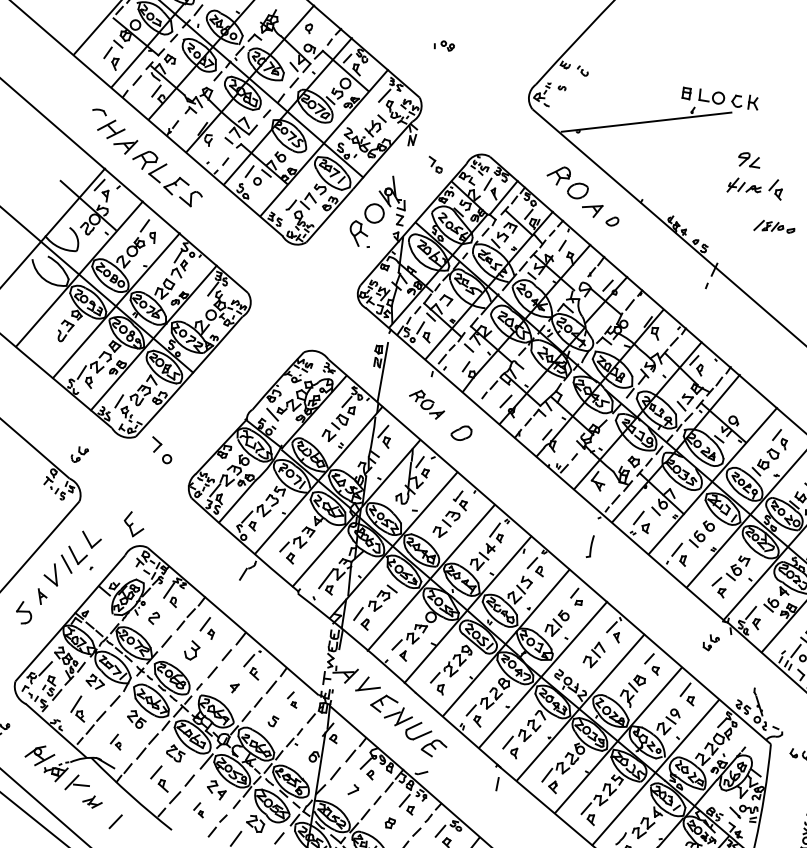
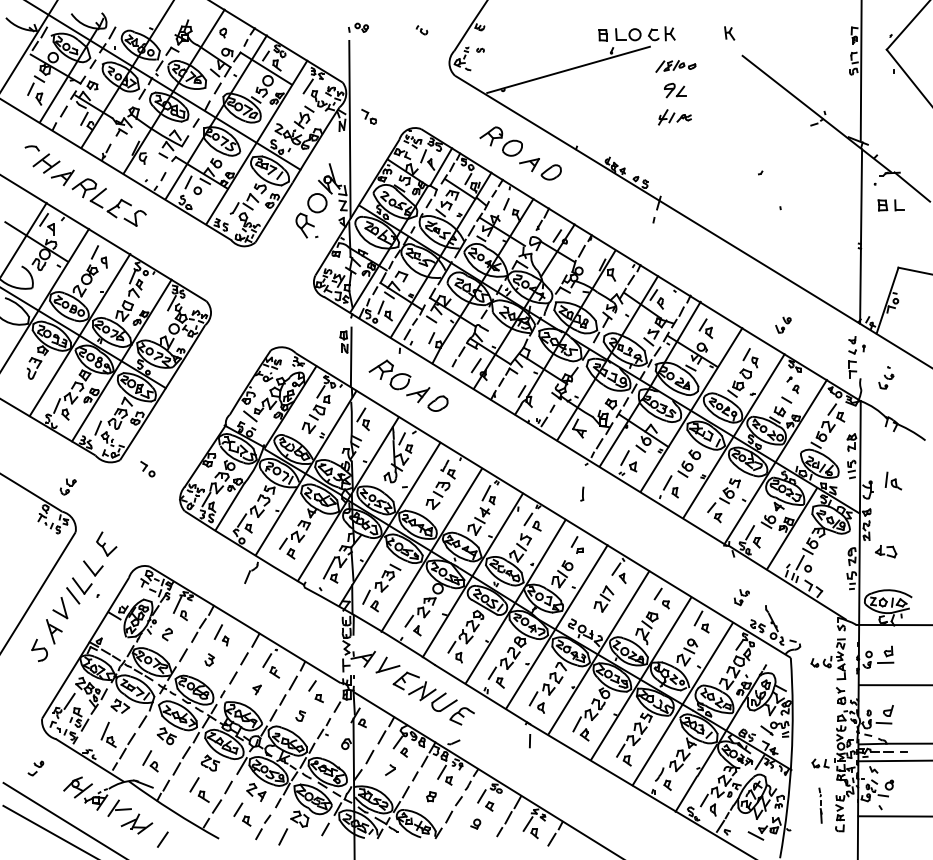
part: (582, 71) -> (421, 30), moved
line: (418, 144) -> (349, 128), added
part: (434, 164) -> (368, 116), moved
part: (775, 189) -> (705, 328), moved
part: (611, 221) -> (550, 172), size x1.67
part: (774, 227) -> (675, 66), moved
part: (426, 404) -> (399, 381), size x1.67
part: (161, 449) -> (147, 468), size x0.62
part: (134, 523) -> (106, 543), moved
part: (590, 546) -> (582, 493), size x0.62
part: (42, 596) -> (54, 631), size x1.67
part: (710, 642) -> (741, 597), moved
part: (191, 650) -> (209, 659), size x0.62
part: (292, 699) -> (315, 691), size x1.43
part: (116, 741) -> (150, 761), size x1.43
part: (92, 801) -> (136, 823), size x1.67
part: (199, 809) -> (242, 814), size x1.67

